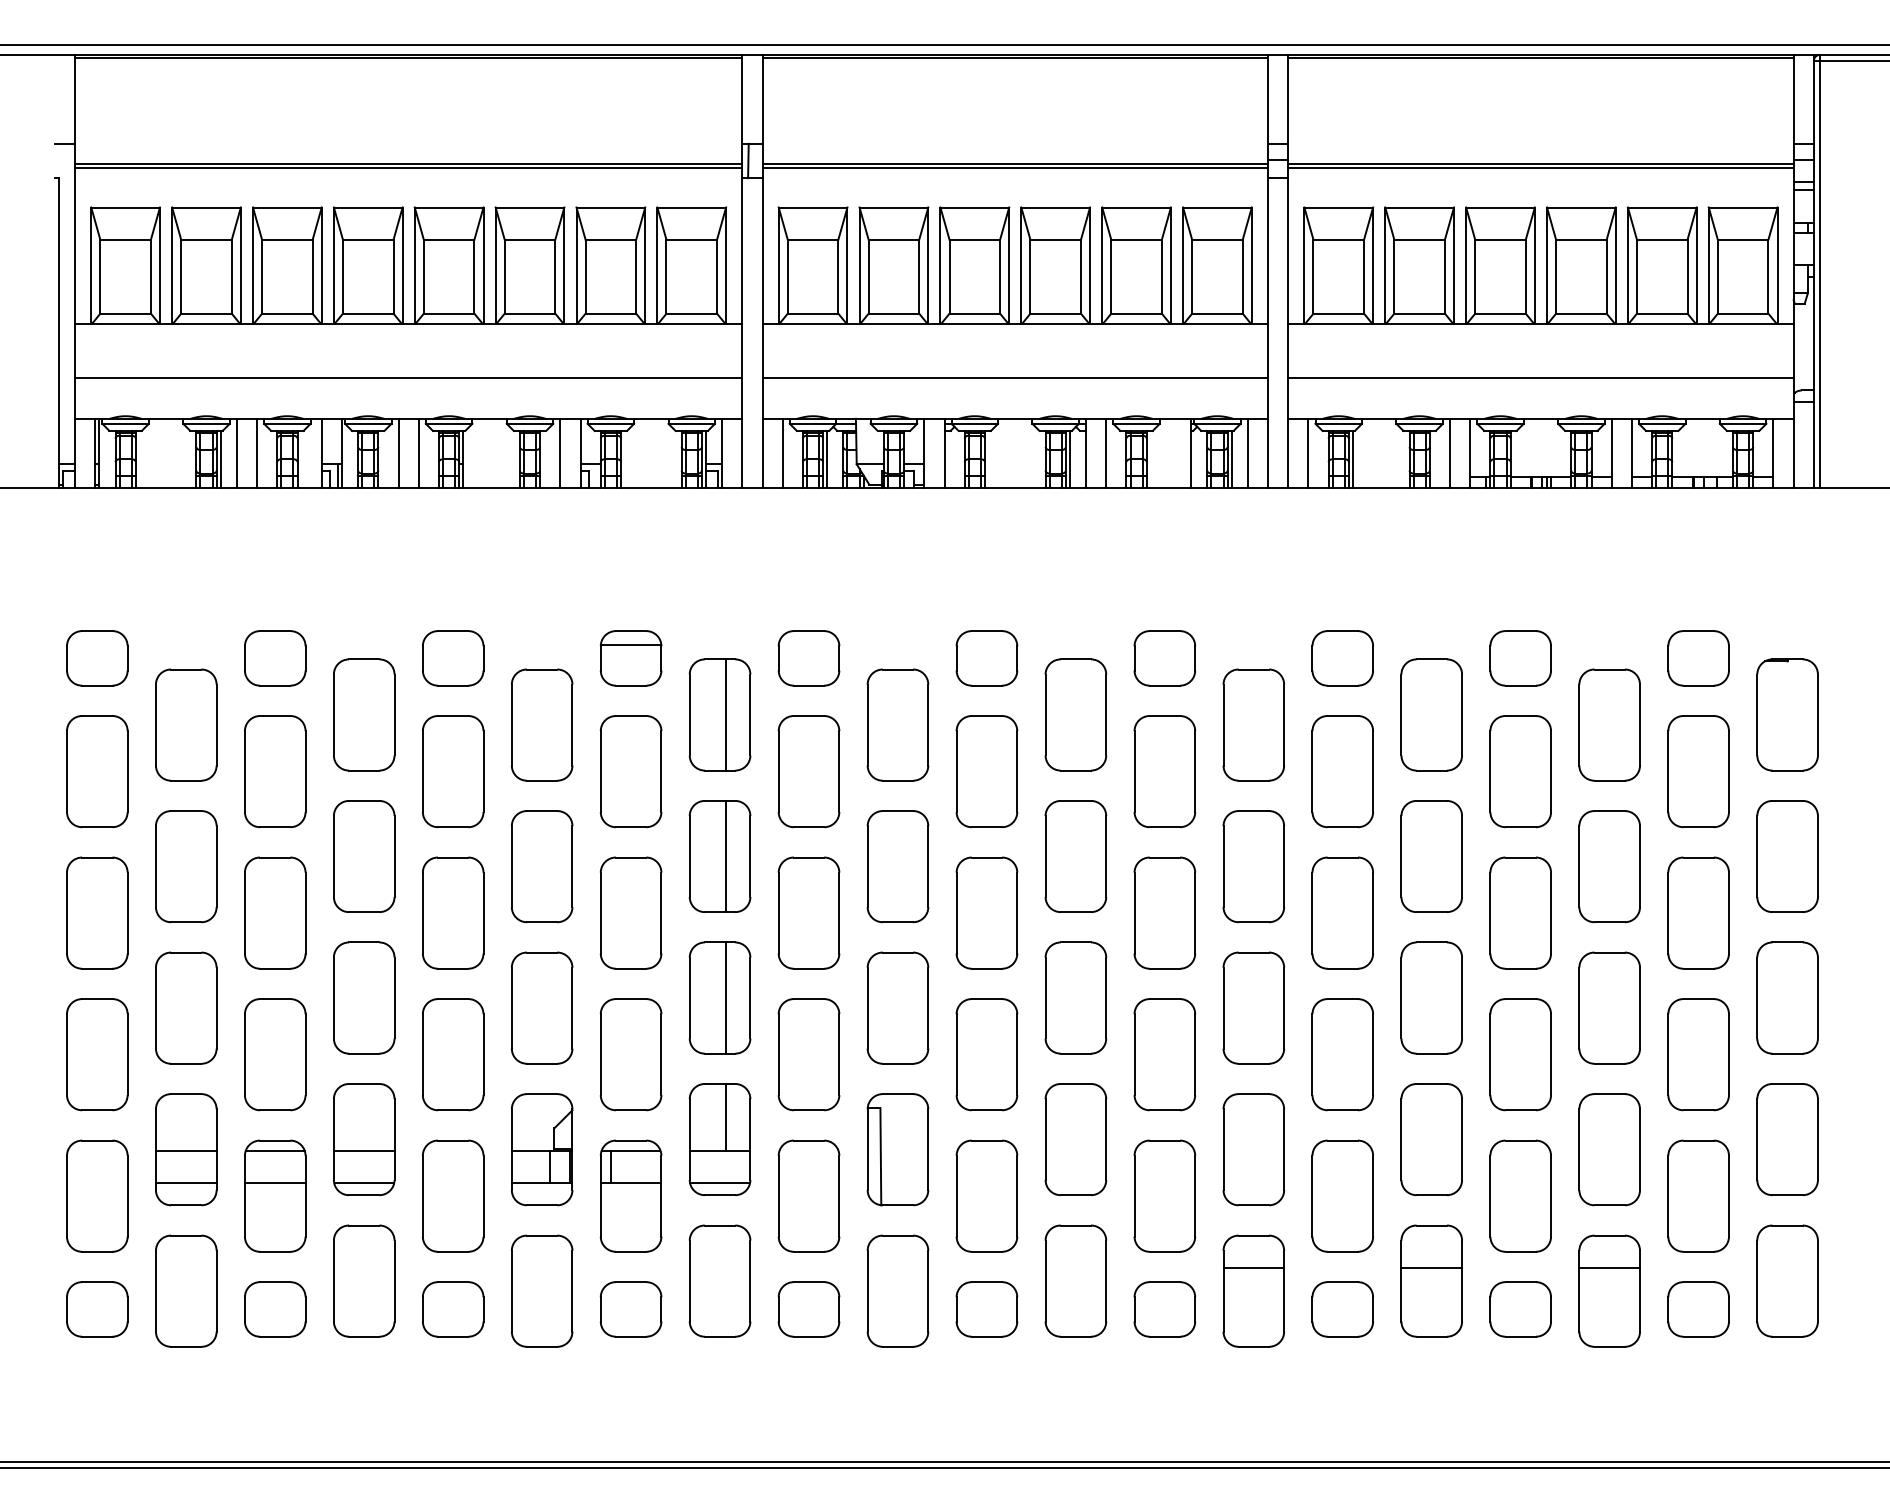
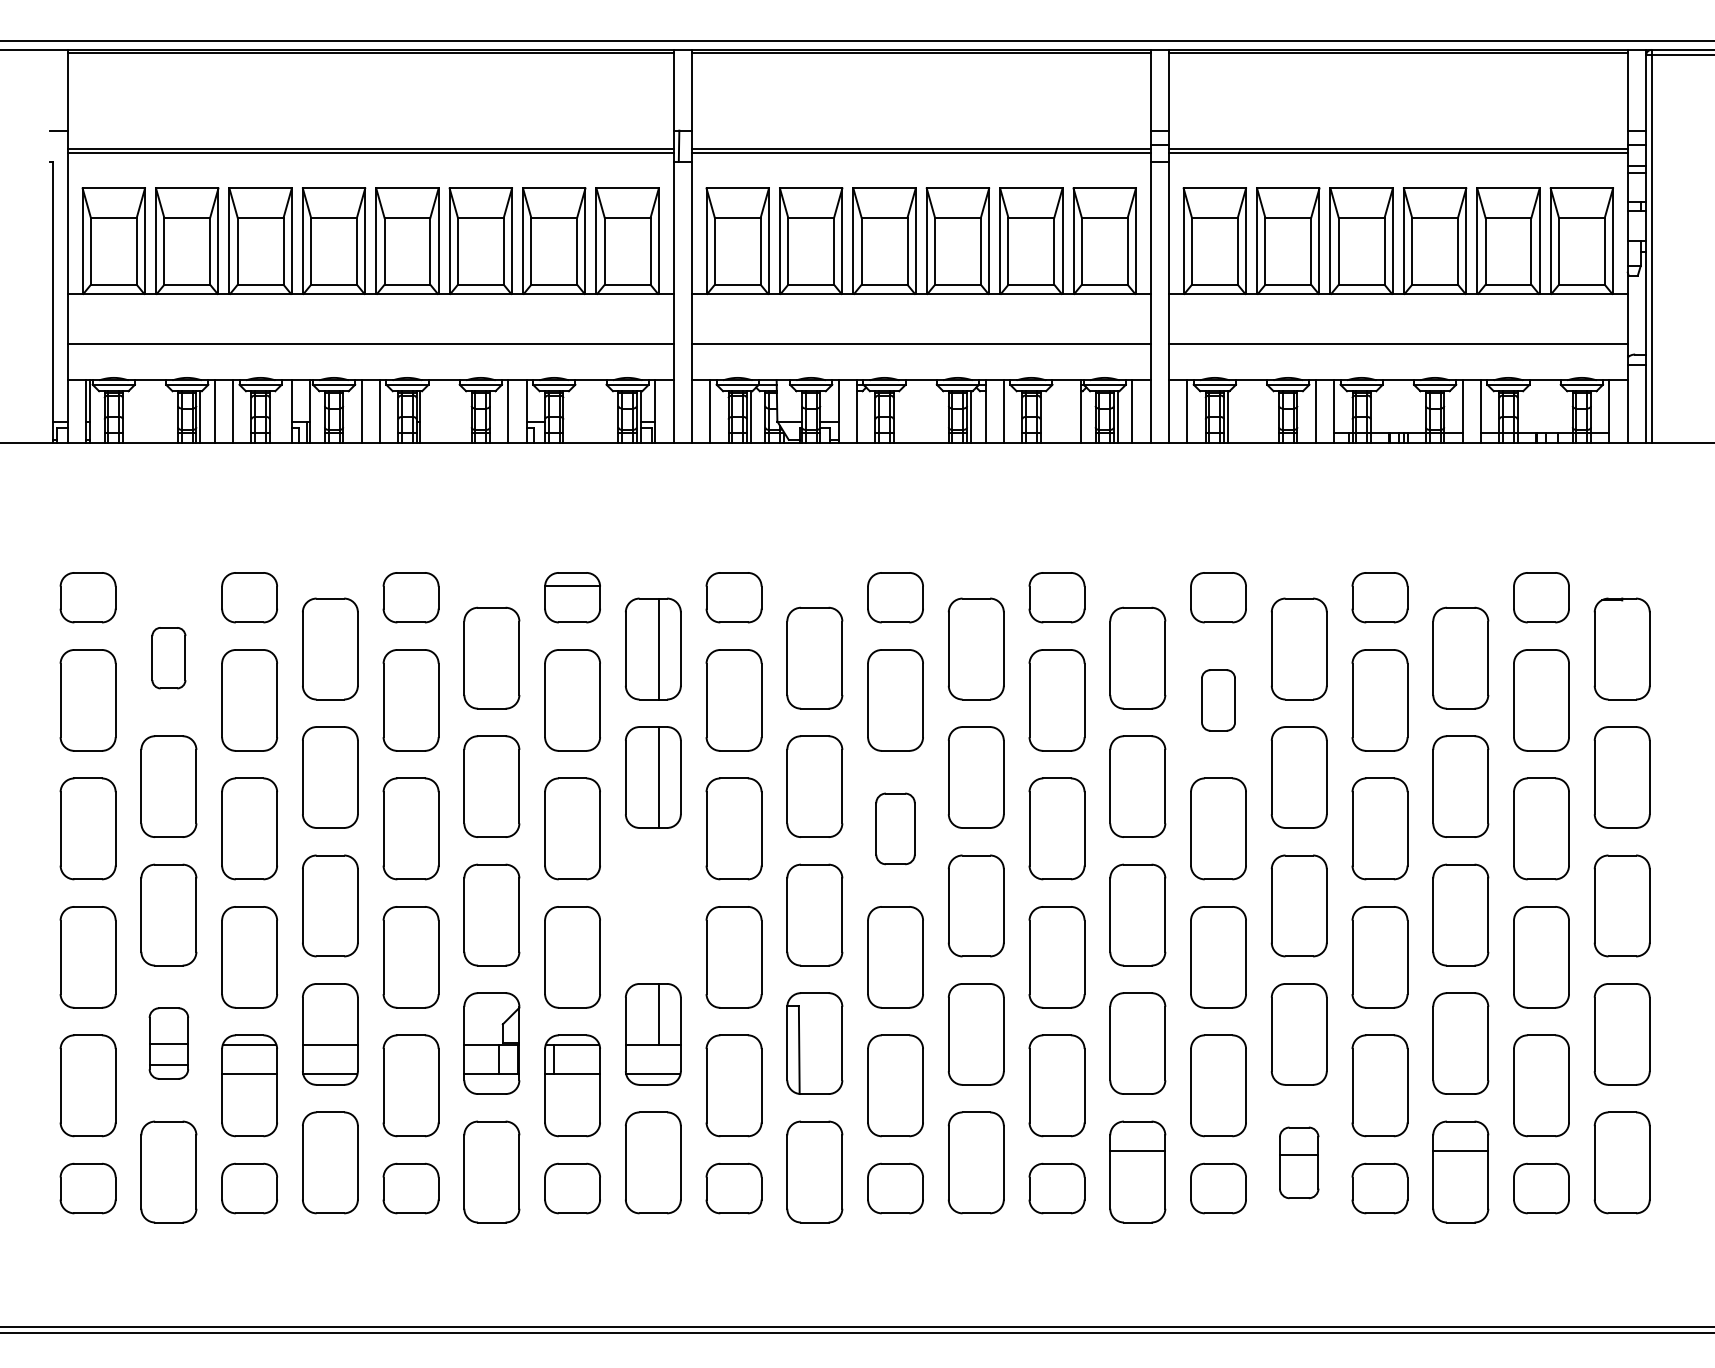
part: (185, 724) -> (168, 657), size x0.6
part: (1342, 771) -> (1218, 700), size x0.6
part: (986, 912) -> (895, 828), size x0.7
part: (720, 997) -> (653, 905), removed
part: (185, 1149) -> (168, 1043), size x0.7
part: (1430, 1280) -> (1298, 1162), size x0.7

